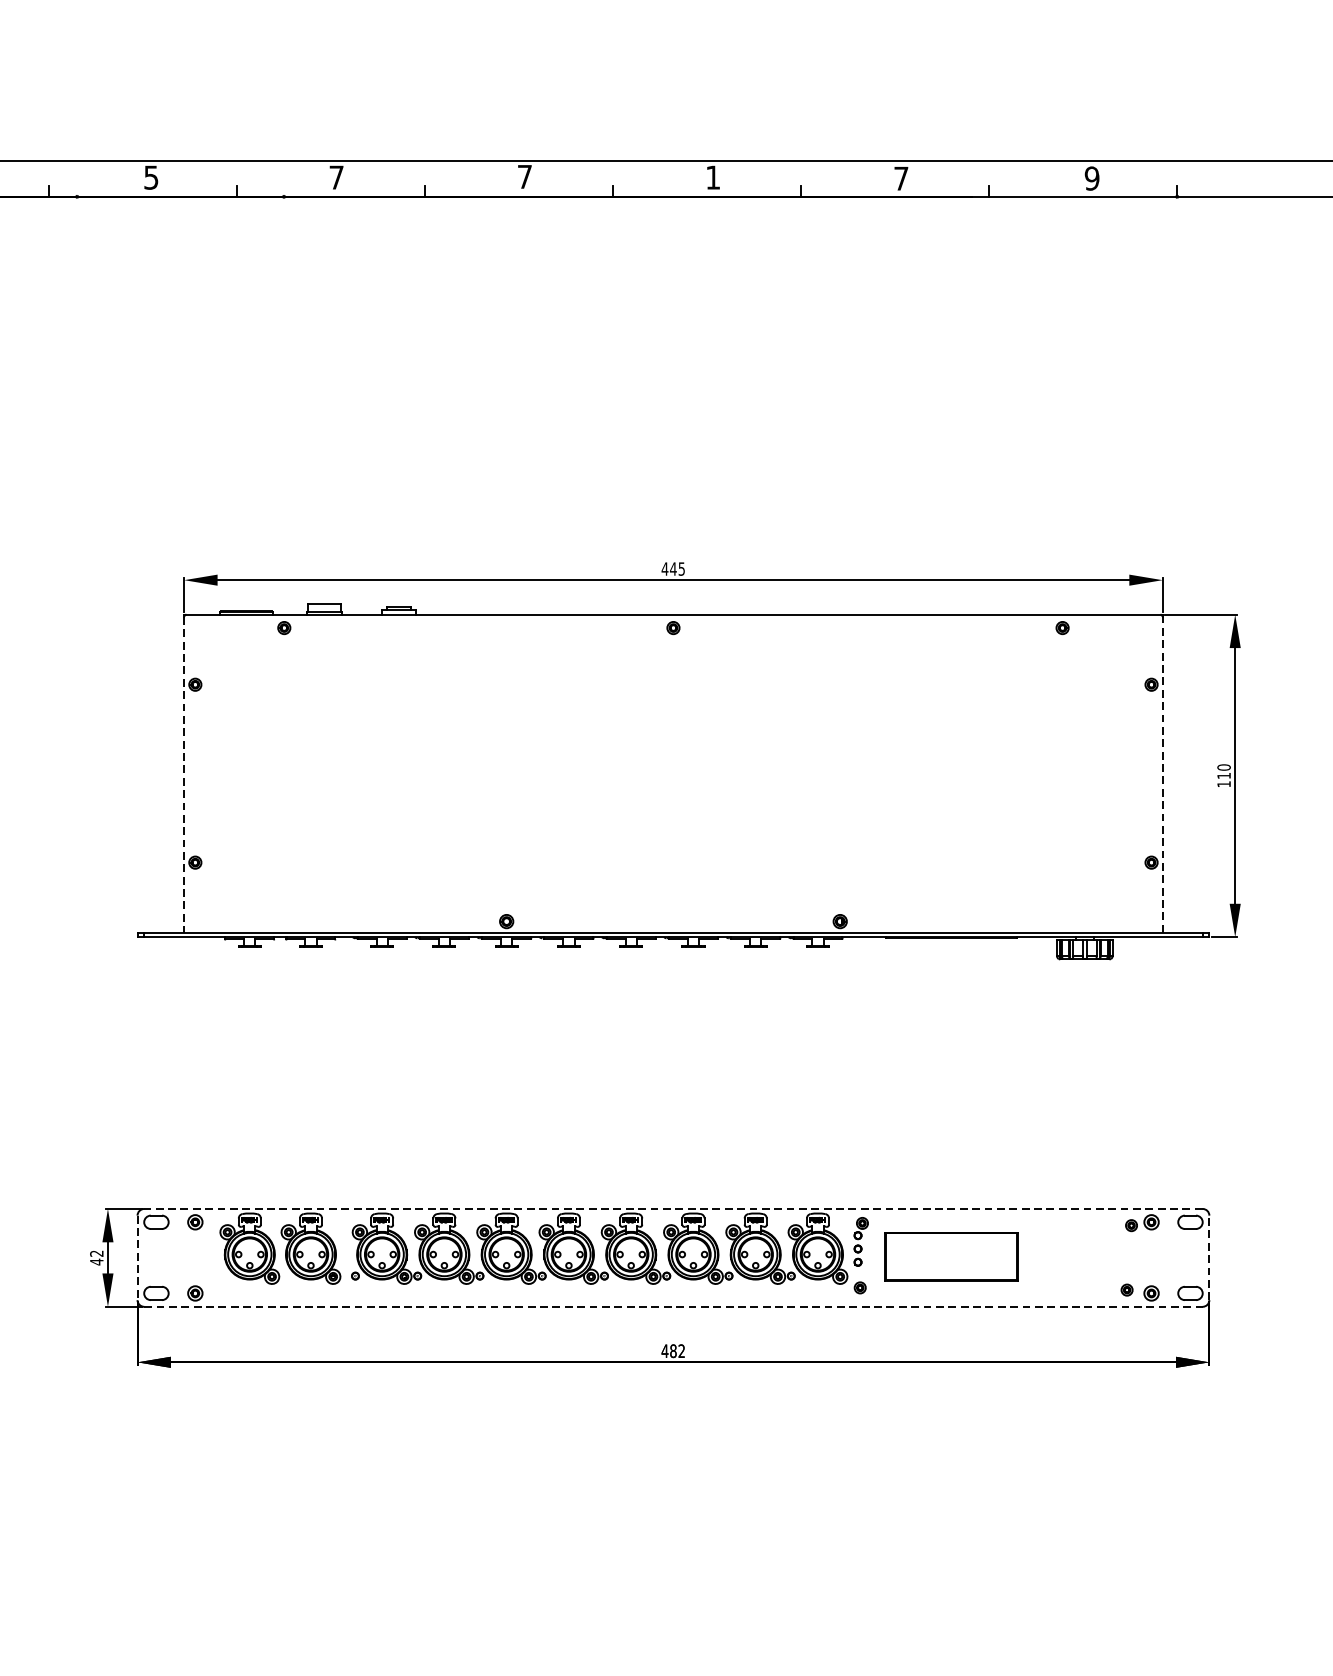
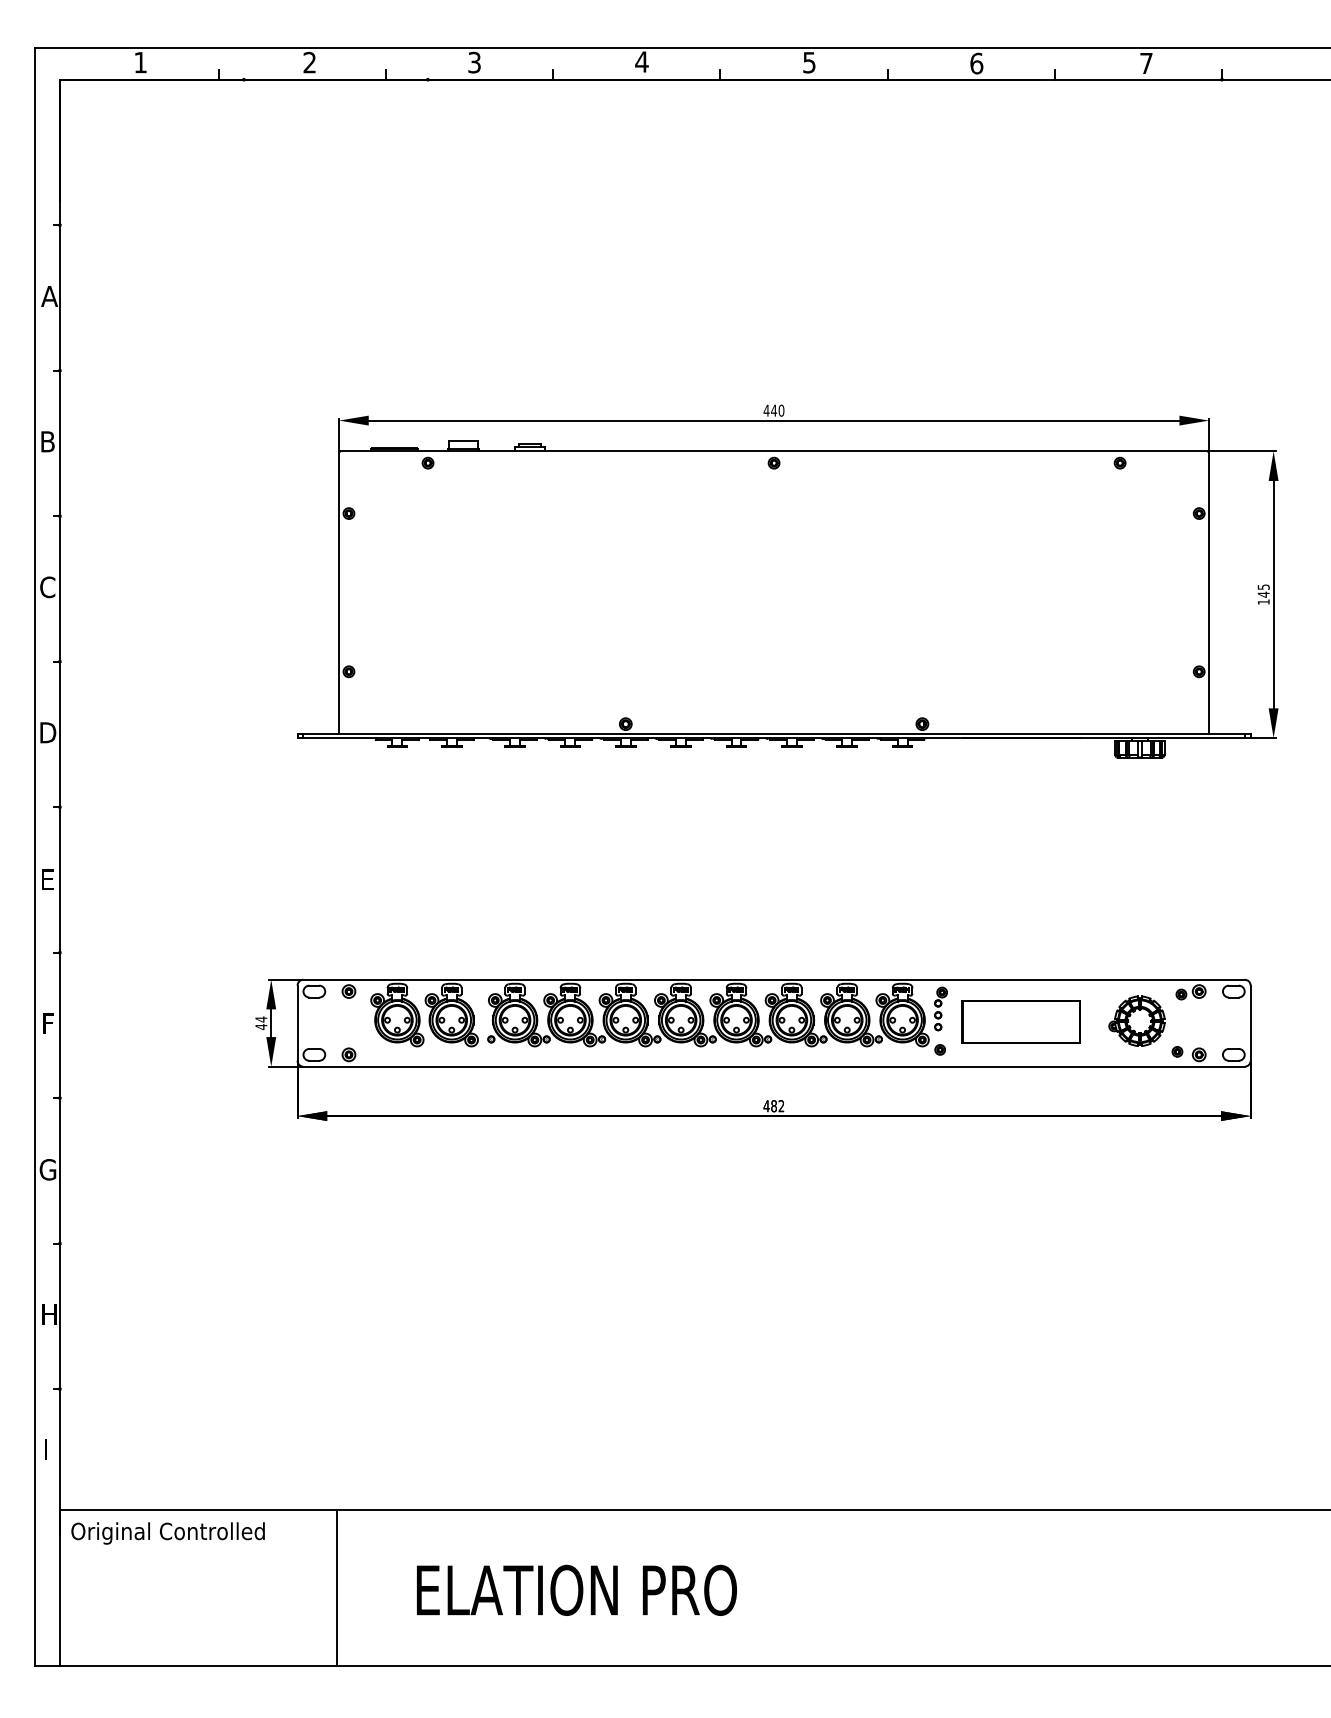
text: (524, 176) -> (641, 61), 7 -> 4
text: (150, 177) -> (309, 62), 5 -> 2
text: (336, 177) -> (474, 62), 7 -> 3
text: (713, 177) -> (809, 62), 1 -> 5
text: (901, 178) -> (976, 63), 7 -> 6
text: (1092, 178) -> (1146, 63), 9 -> 7
text: (681, 568) -> (781, 410), 445 -> 440
text: (1223, 771) -> (1263, 590), 110 -> 145
line: (1163, 774) -> (1209, 593), dashed -> solid
line: (184, 775) -> (339, 594), dashed -> solid
line: (673, 1208) -> (774, 979), dashed -> solid
text: (96, 1253) -> (261, 1019), 42 -> 44
part: (1081, 1254) -> (1136, 1020), added
line: (137, 1258) -> (297, 1023), dashed -> solid
line: (1209, 1258) -> (1250, 1023), dashed -> solid
line: (673, 1306) -> (774, 1066), dashed -> solid

